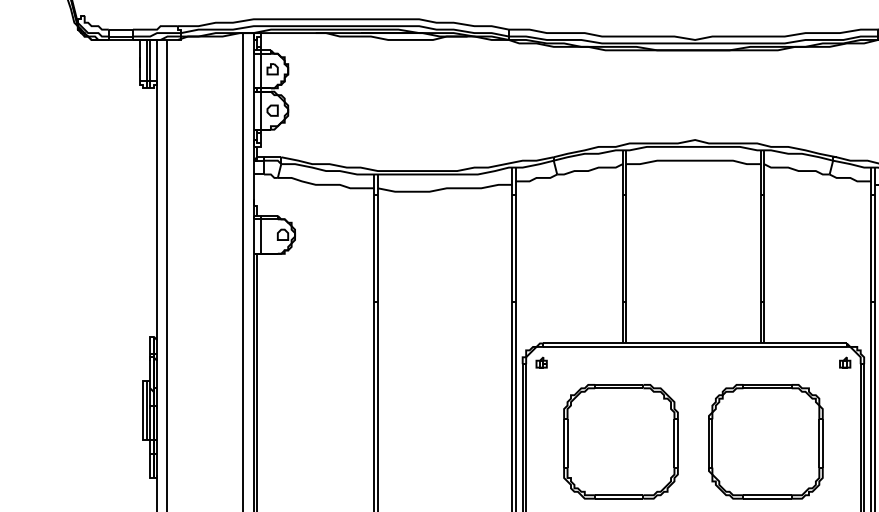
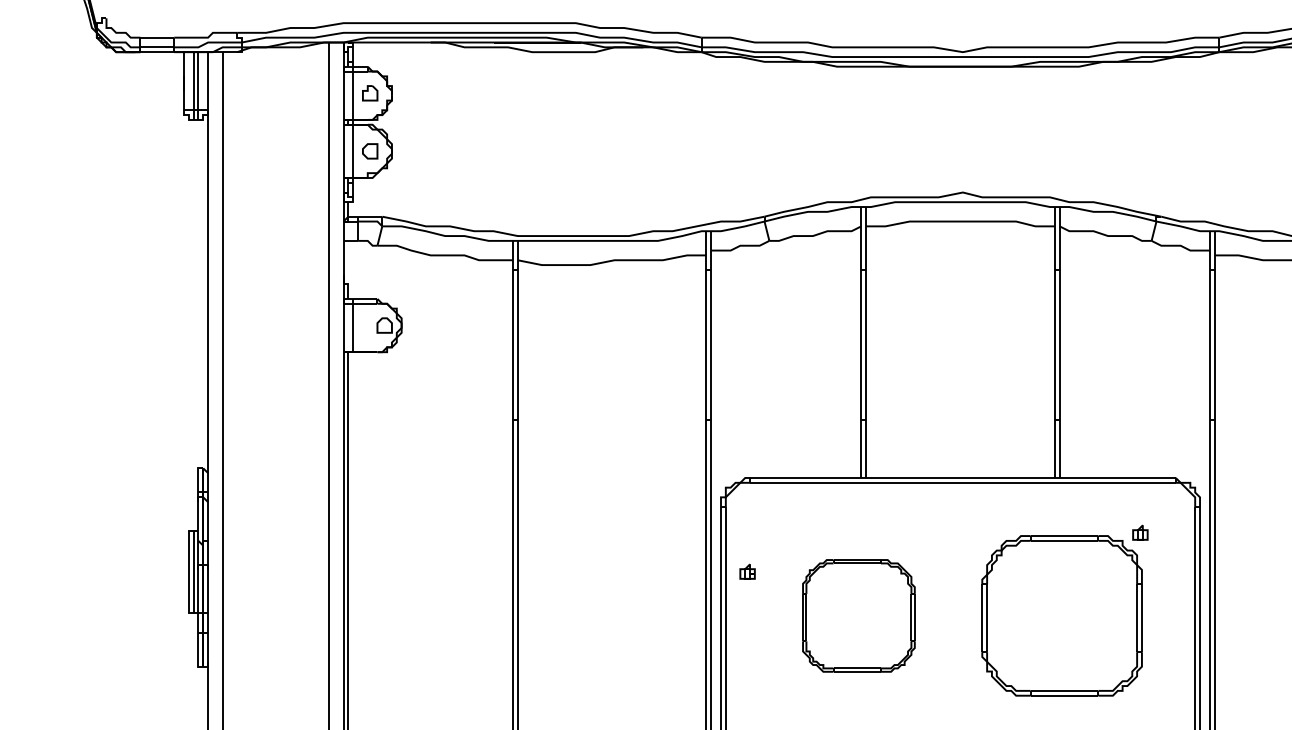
part: (541, 362) -> (747, 571), moved
part: (845, 362) -> (1140, 532), moved
part: (620, 441) -> (858, 615), size x0.7

